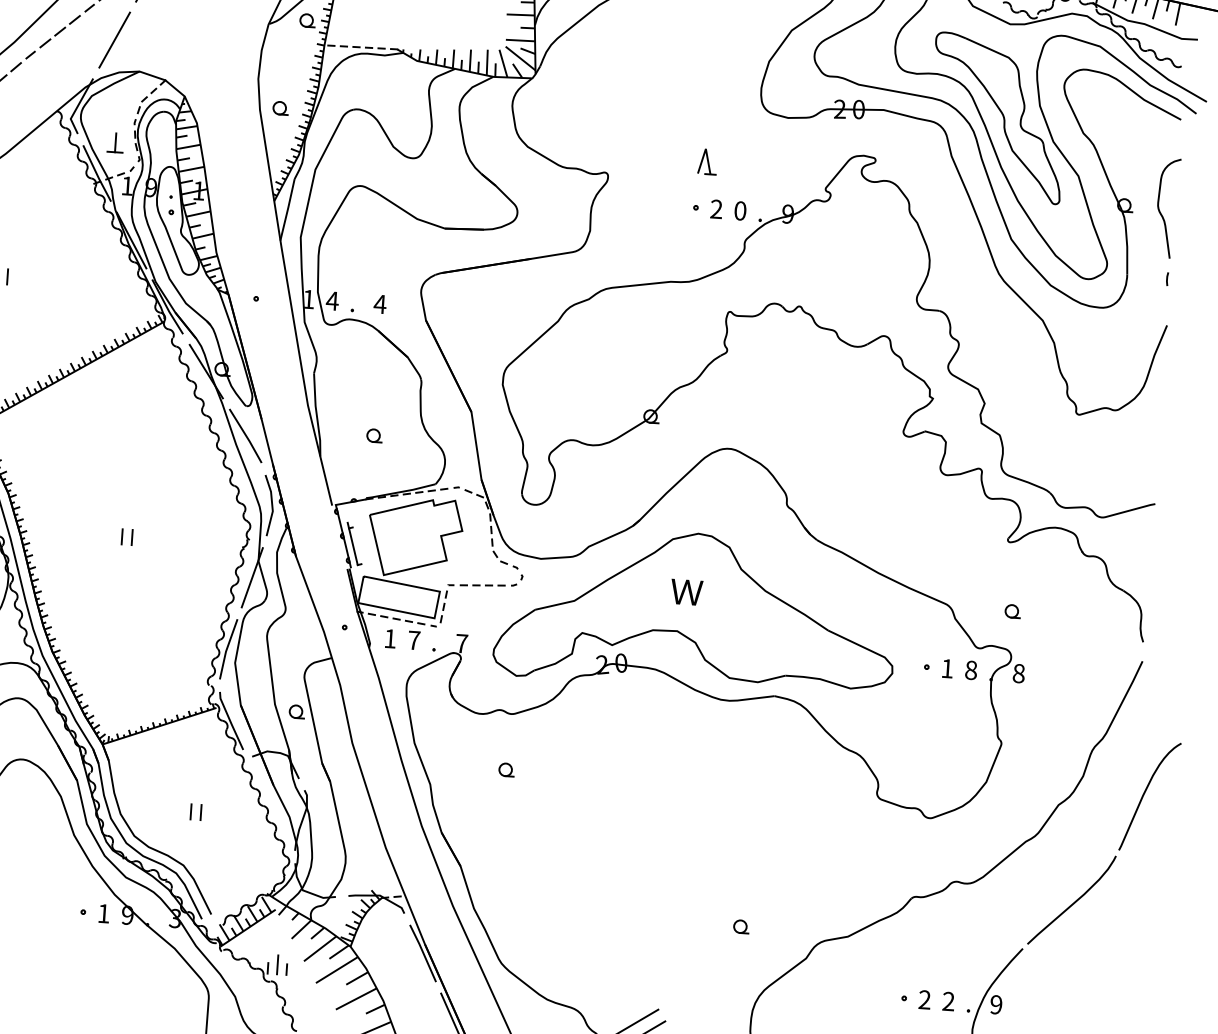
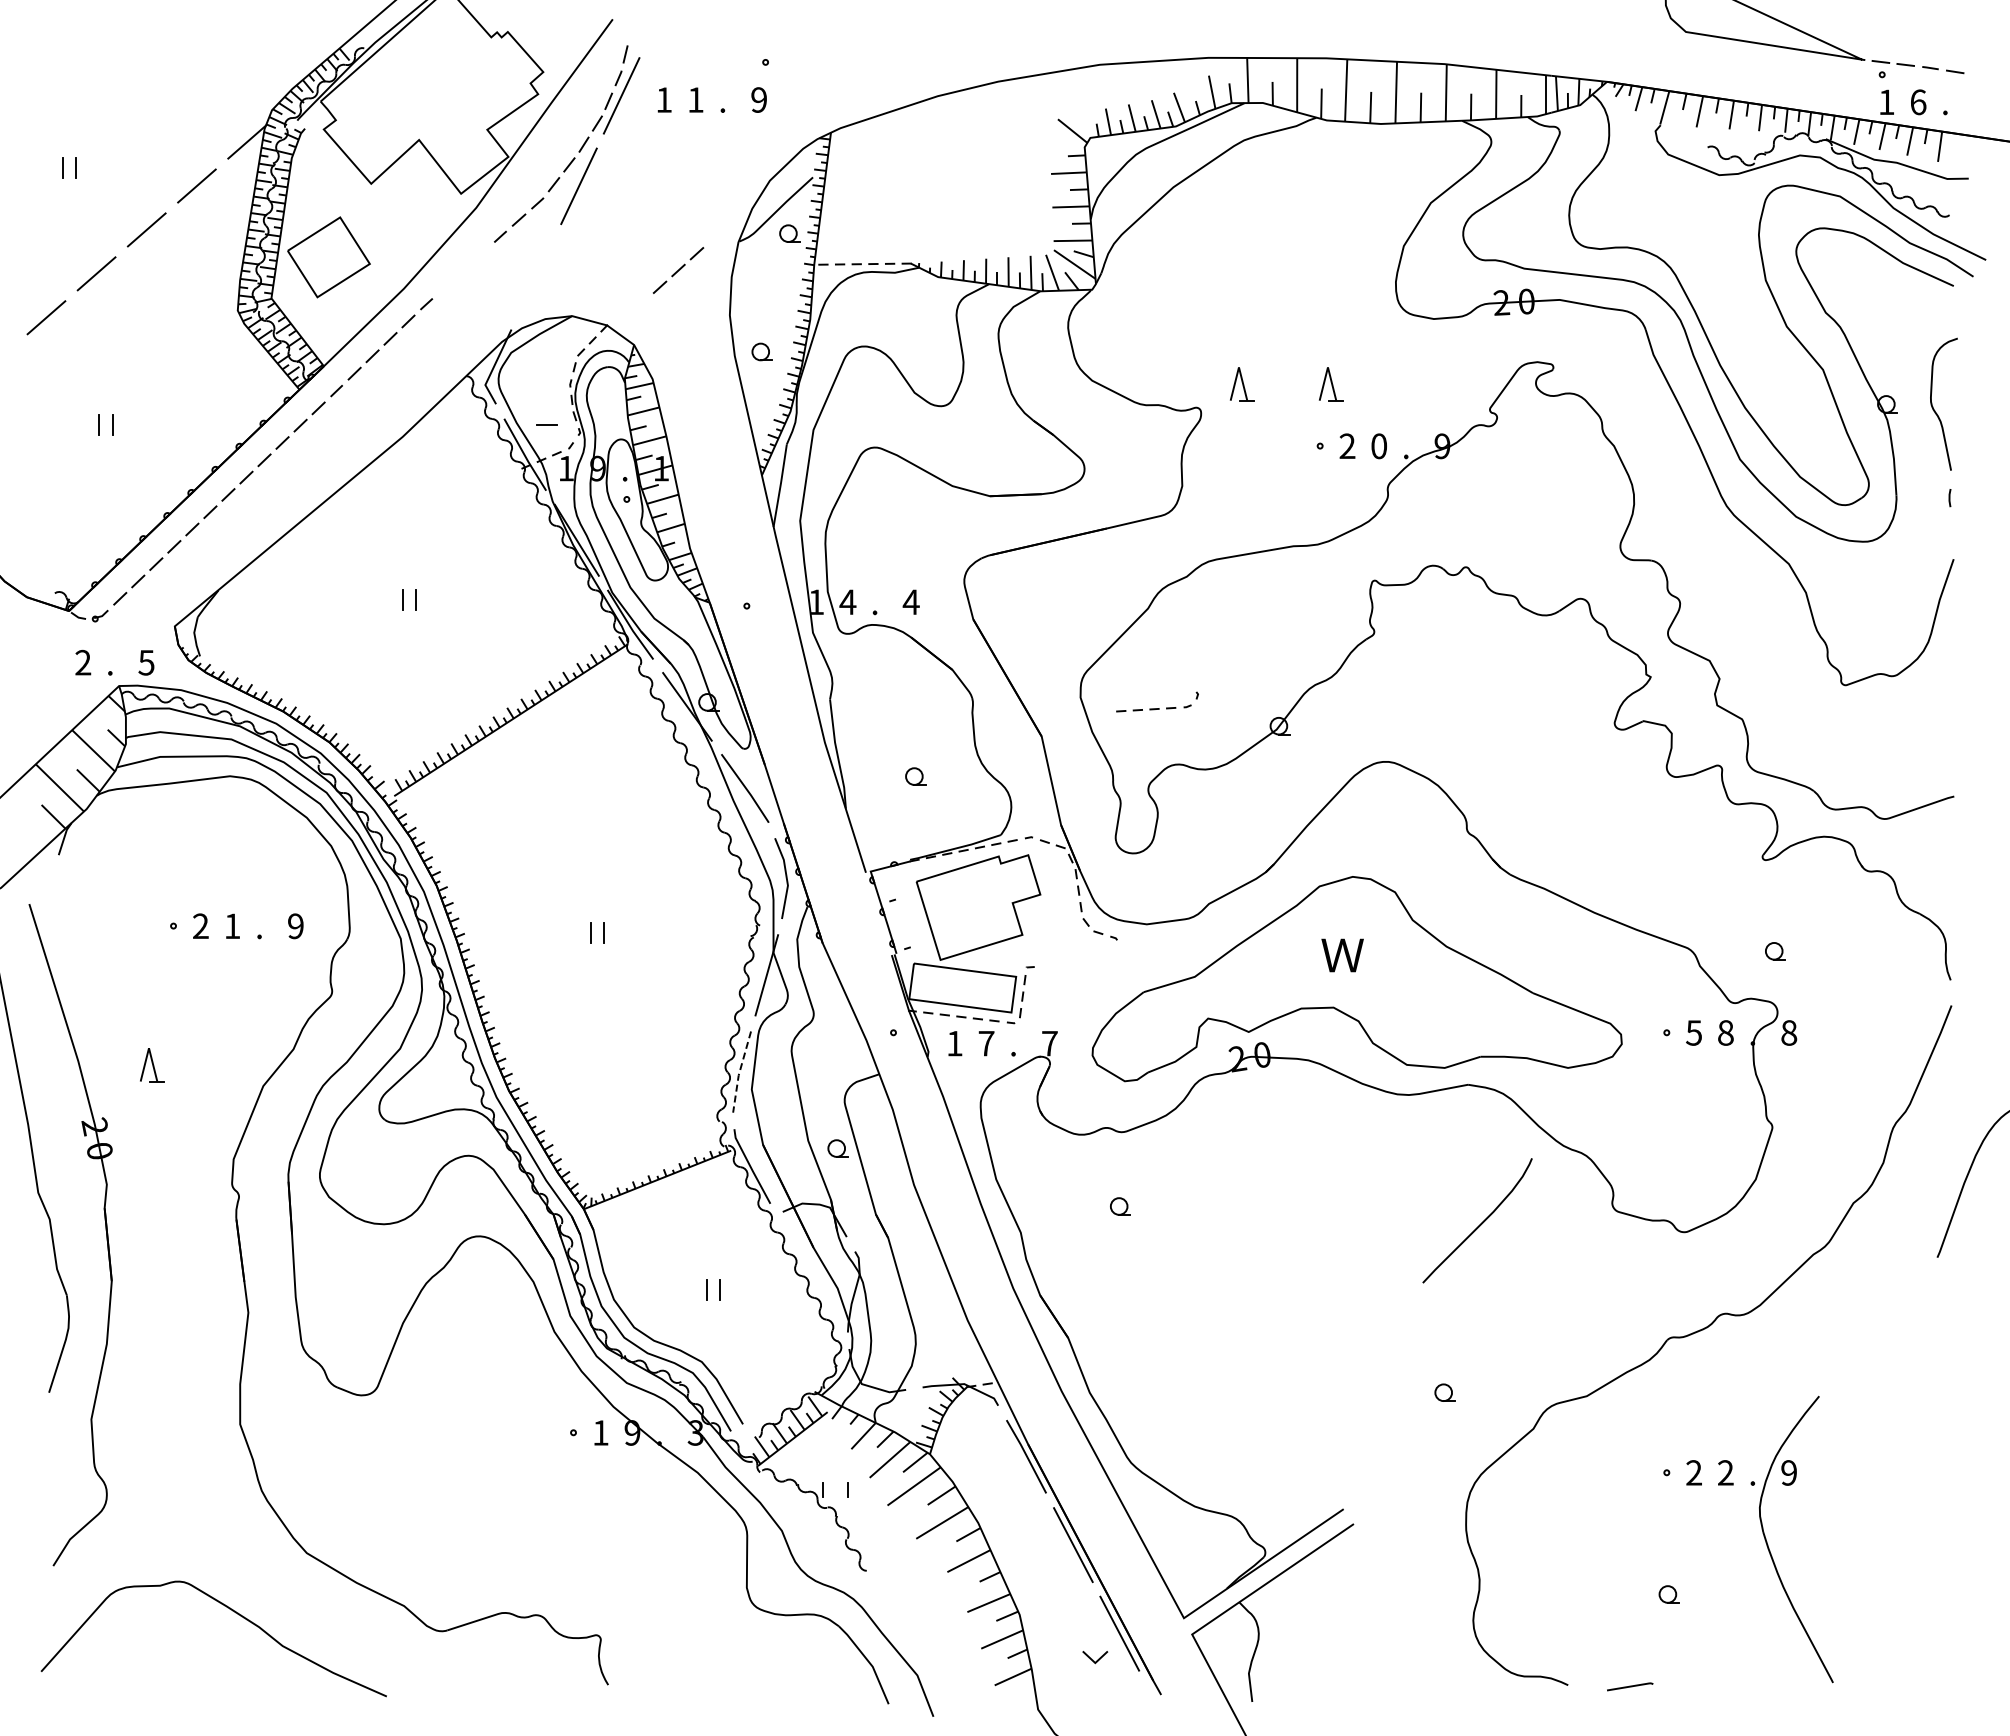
line: (60, 31) -> (678, 270), moved
line: (114, 39) -> (536, 276), removed
part: (1002, 116) -> (1717, 297), removed
line: (115, 142) -> (546, 412), removed
part: (640, 157) -> (1242, 384), added
line: (352, 543) -> (896, 921), removed
part: (491, 585) -> (1157, 708), moved
line: (226, 649) -> (739, 1072), solid -> dashed
text: (946, 668) -> (1693, 1032), 1 -> 5
curve: (1073, 902) -> (1480, 1223), moved
line: (277, 964) -> (835, 1484), removed

